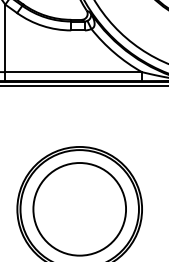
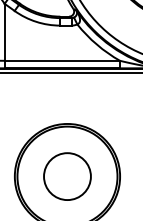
circle: (79, 209) -> (67, 176), size x0.6

